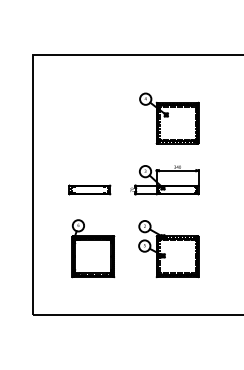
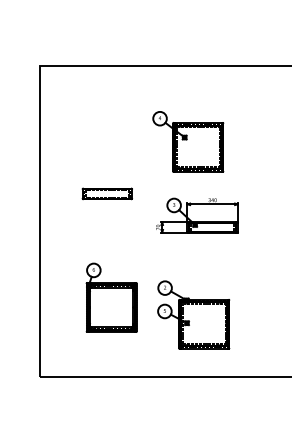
part: (169, 118) -> (188, 141), moved
part: (89, 189) -> (107, 193), moved
part: (168, 249) -> (193, 315), moved

